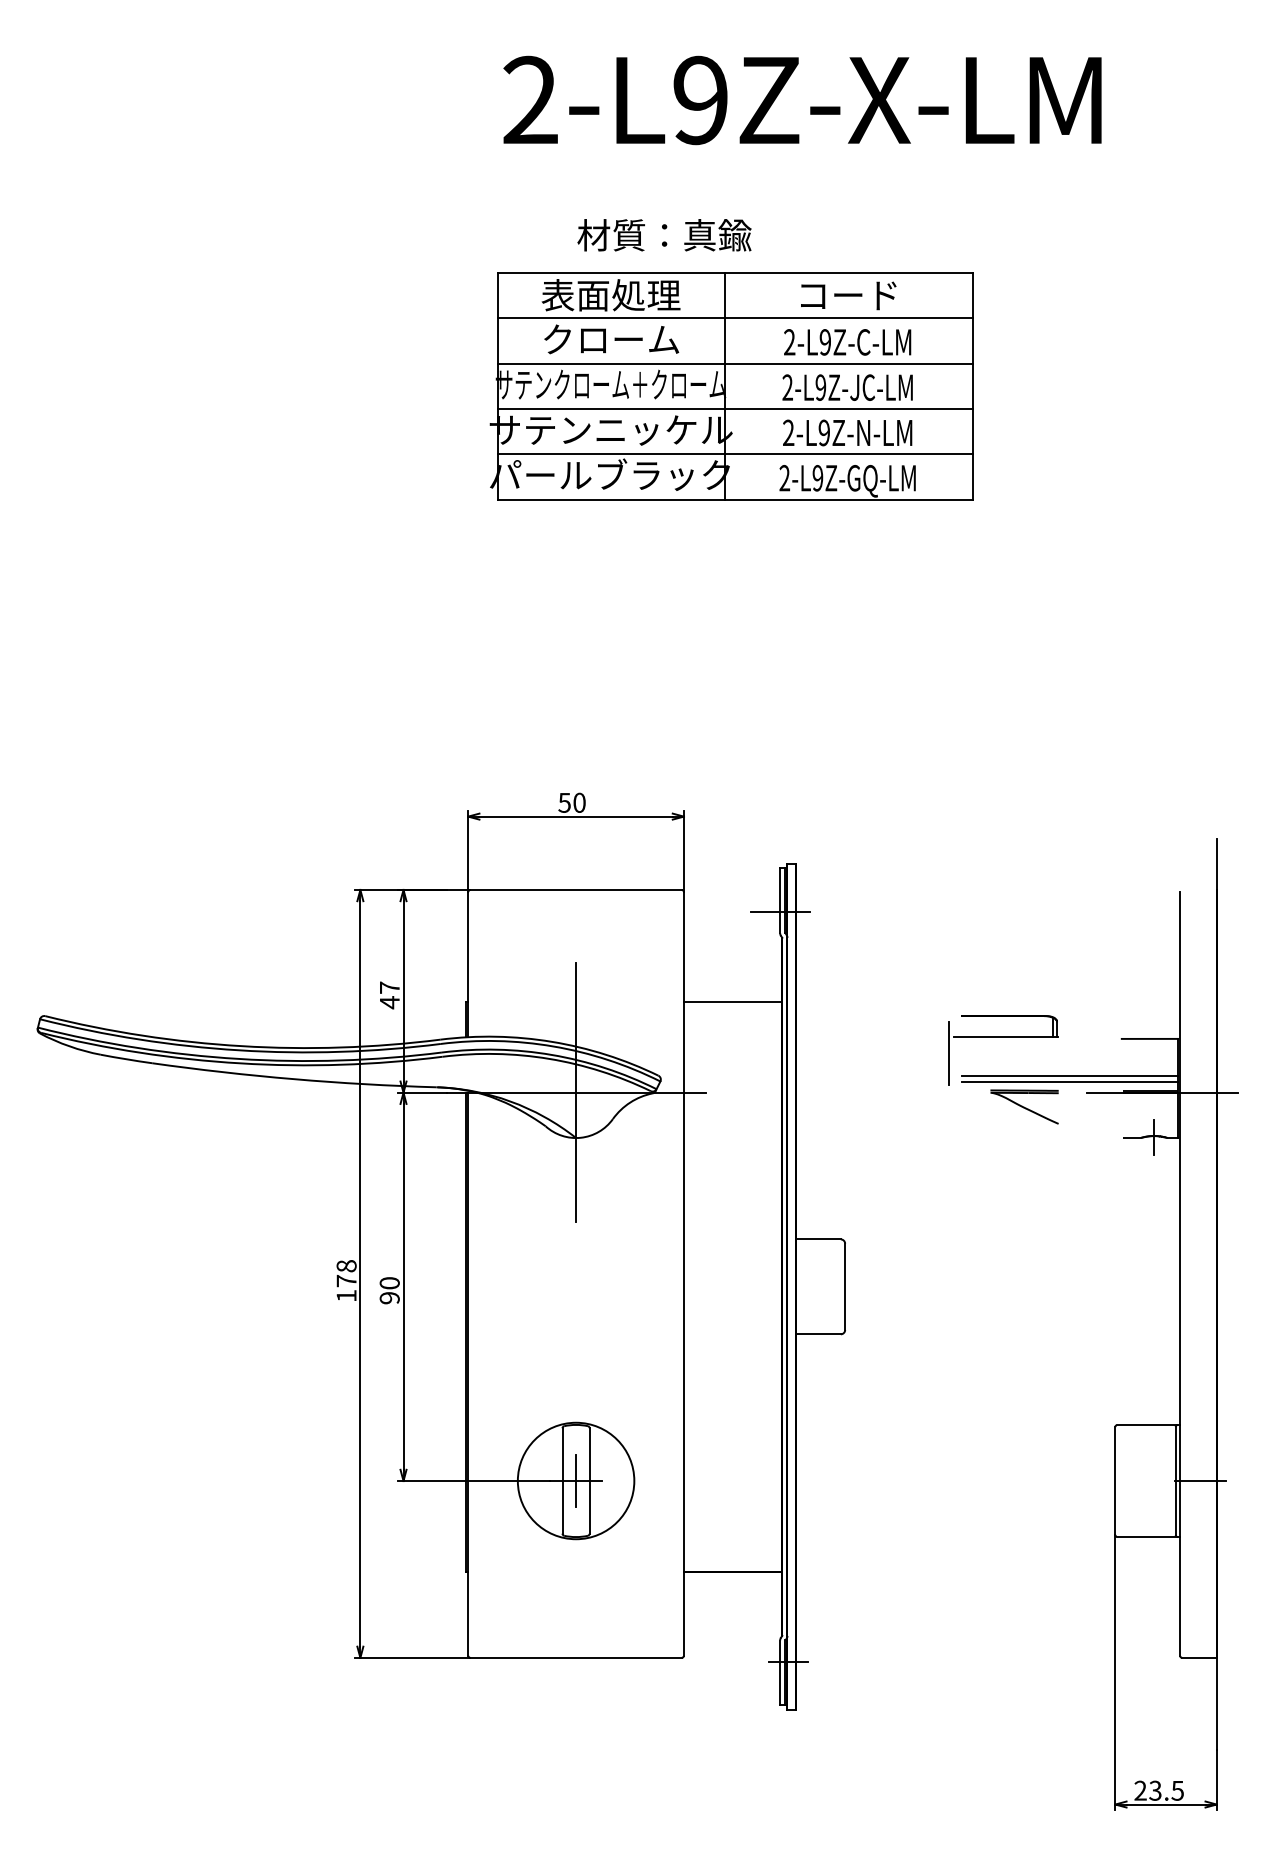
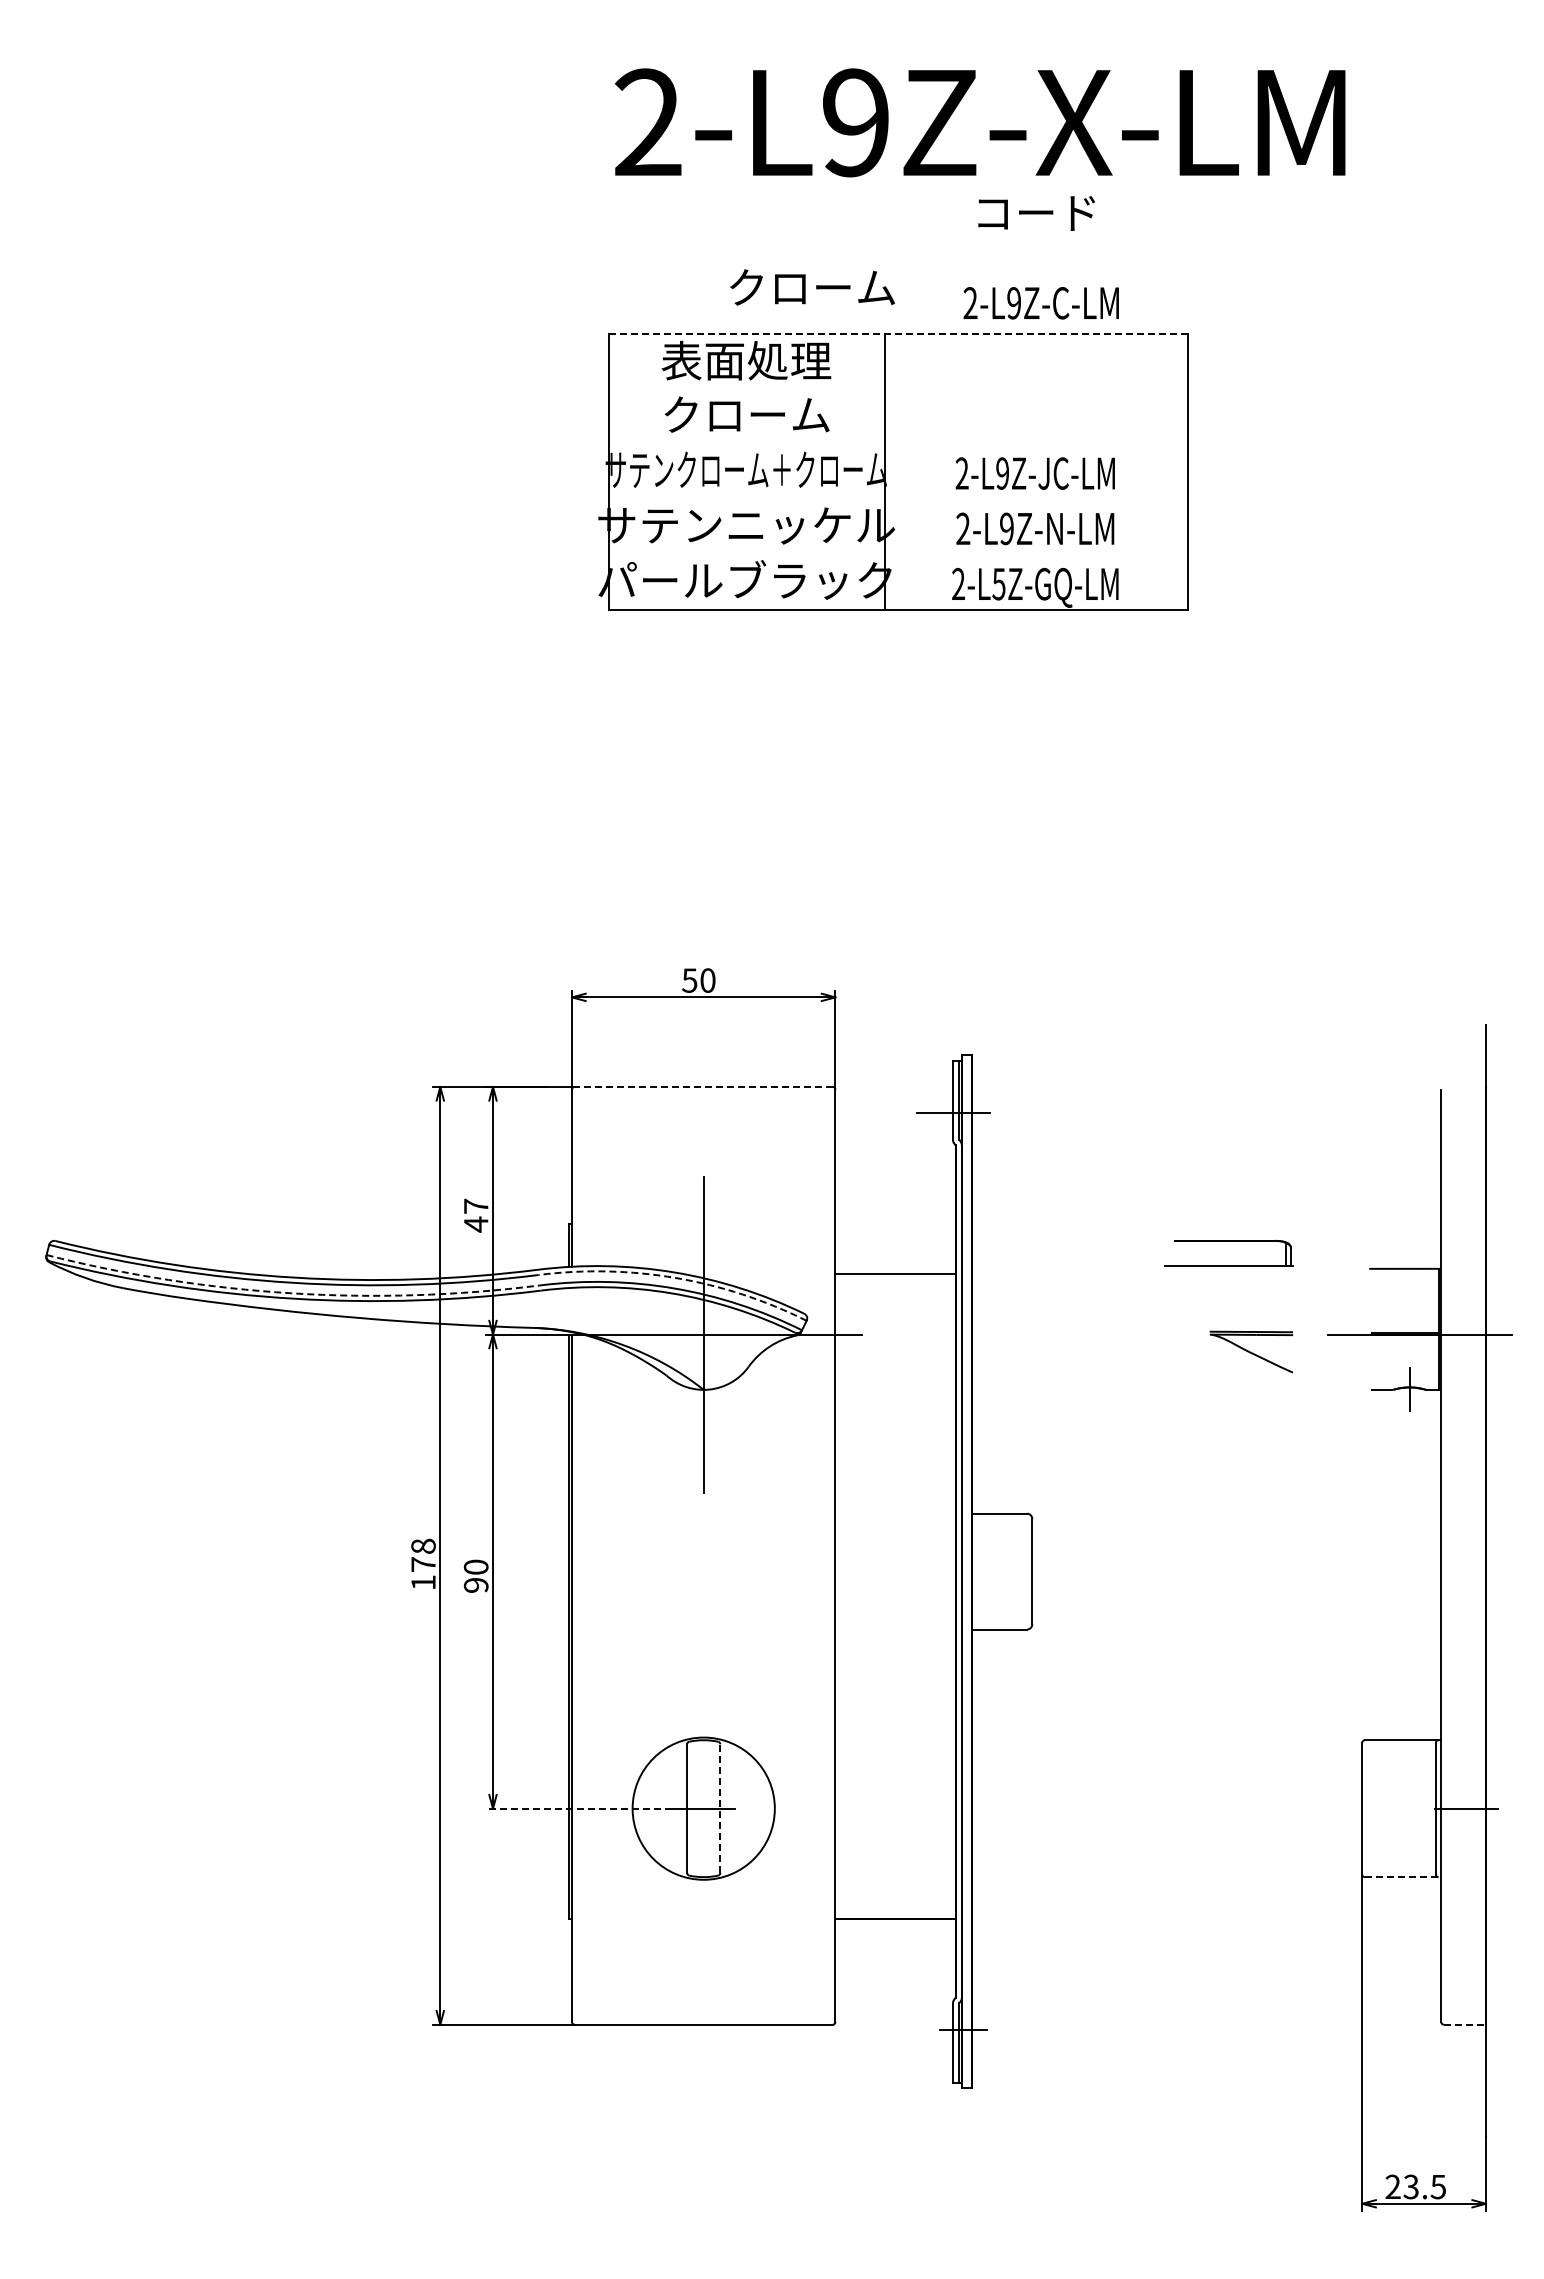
text: (664, 235) -> (811, 287), 材質：真鍮 -> クローム
line: (735, 272) -> (898, 333), solid -> dashed
text: (848, 295) -> (1036, 213), moved
line: (735, 318) -> (898, 388), removed
text: (846, 342) -> (1040, 303), moved
line: (735, 363) -> (898, 444), removed
line: (735, 408) -> (898, 499), removed
line: (735, 453) -> (898, 554), removed
text: (817, 477) -> (998, 583), 2-L9Z-GQ-LM -> 2-L5Z-GQ-LM
line: (575, 889) -> (703, 1086), solid -> dashed
line: (732, 1001) -> (894, 1273), moved
arc: (553, 1046) -> (676, 1278), solid -> dashed
line: (949, 1053) -> (1159, 1286), removed
arc: (238, 1059) -> (291, 1293), solid -> dashed
line: (1069, 1075) -> (1306, 1313), removed
line: (1069, 1081) -> (1306, 1320), removed
line: (474, 1480) -> (579, 1808), solid -> dashed
line: (575, 1480) -> (703, 1808), removed
line: (589, 1480) -> (720, 1808), solid -> dashed
line: (1149, 1537) -> (1403, 1877), solid -> dashed
line: (1199, 1657) -> (1465, 2024), solid -> dashed

